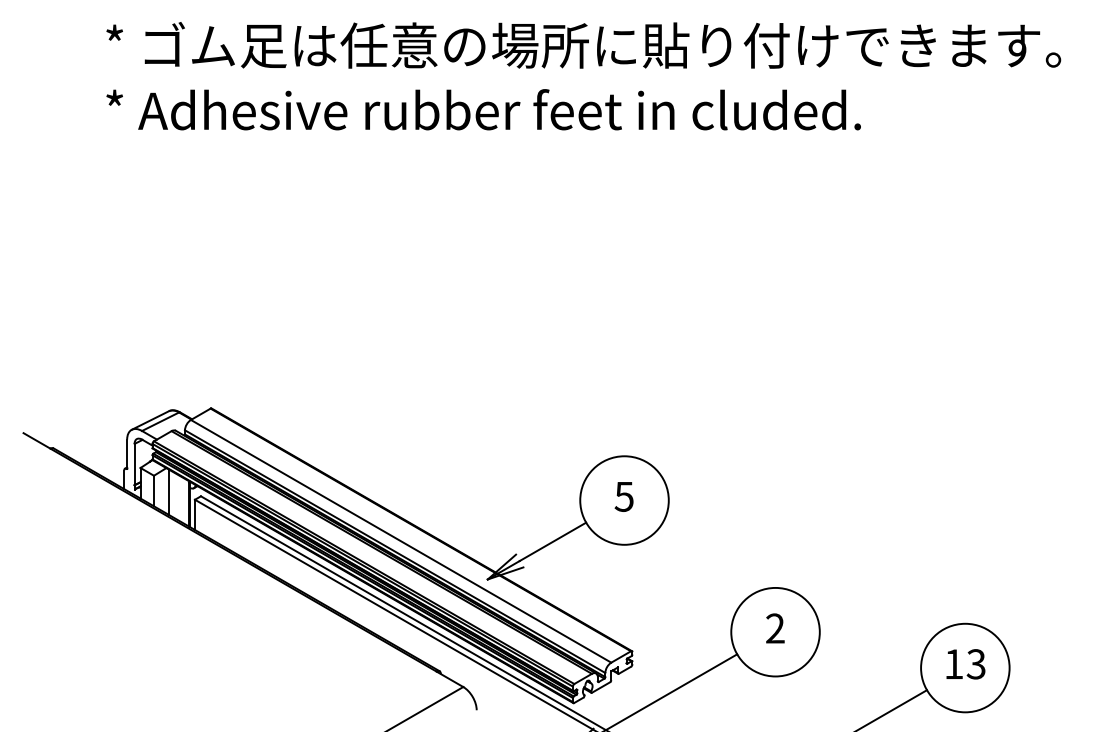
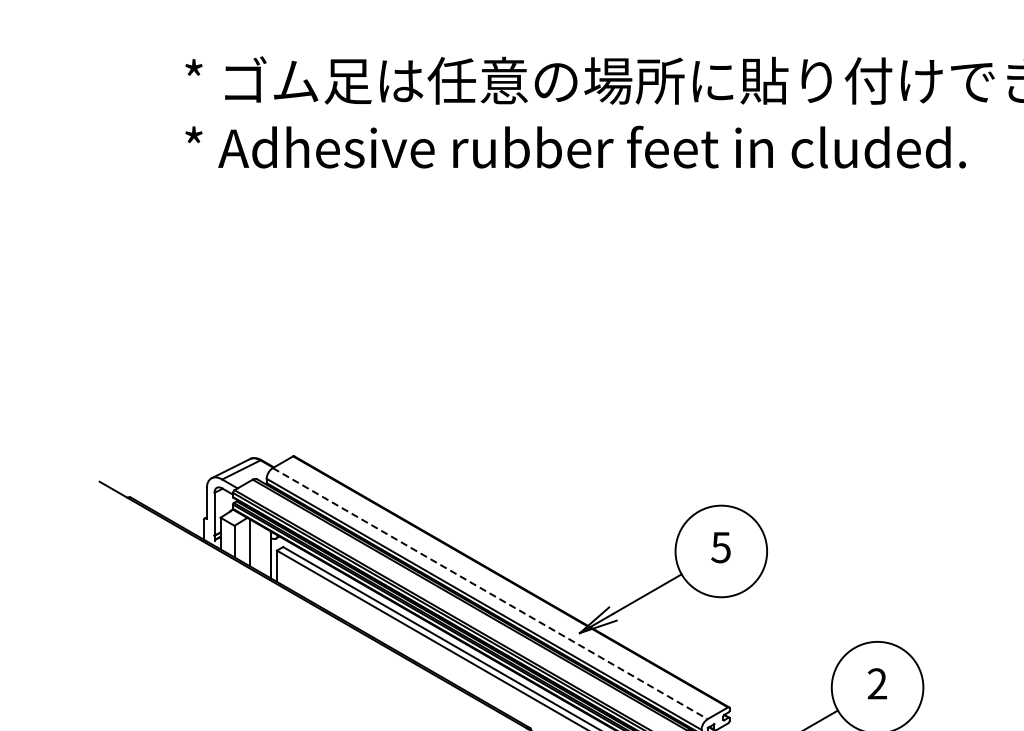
line: (401, 541) -> (490, 593), solid -> dashed

